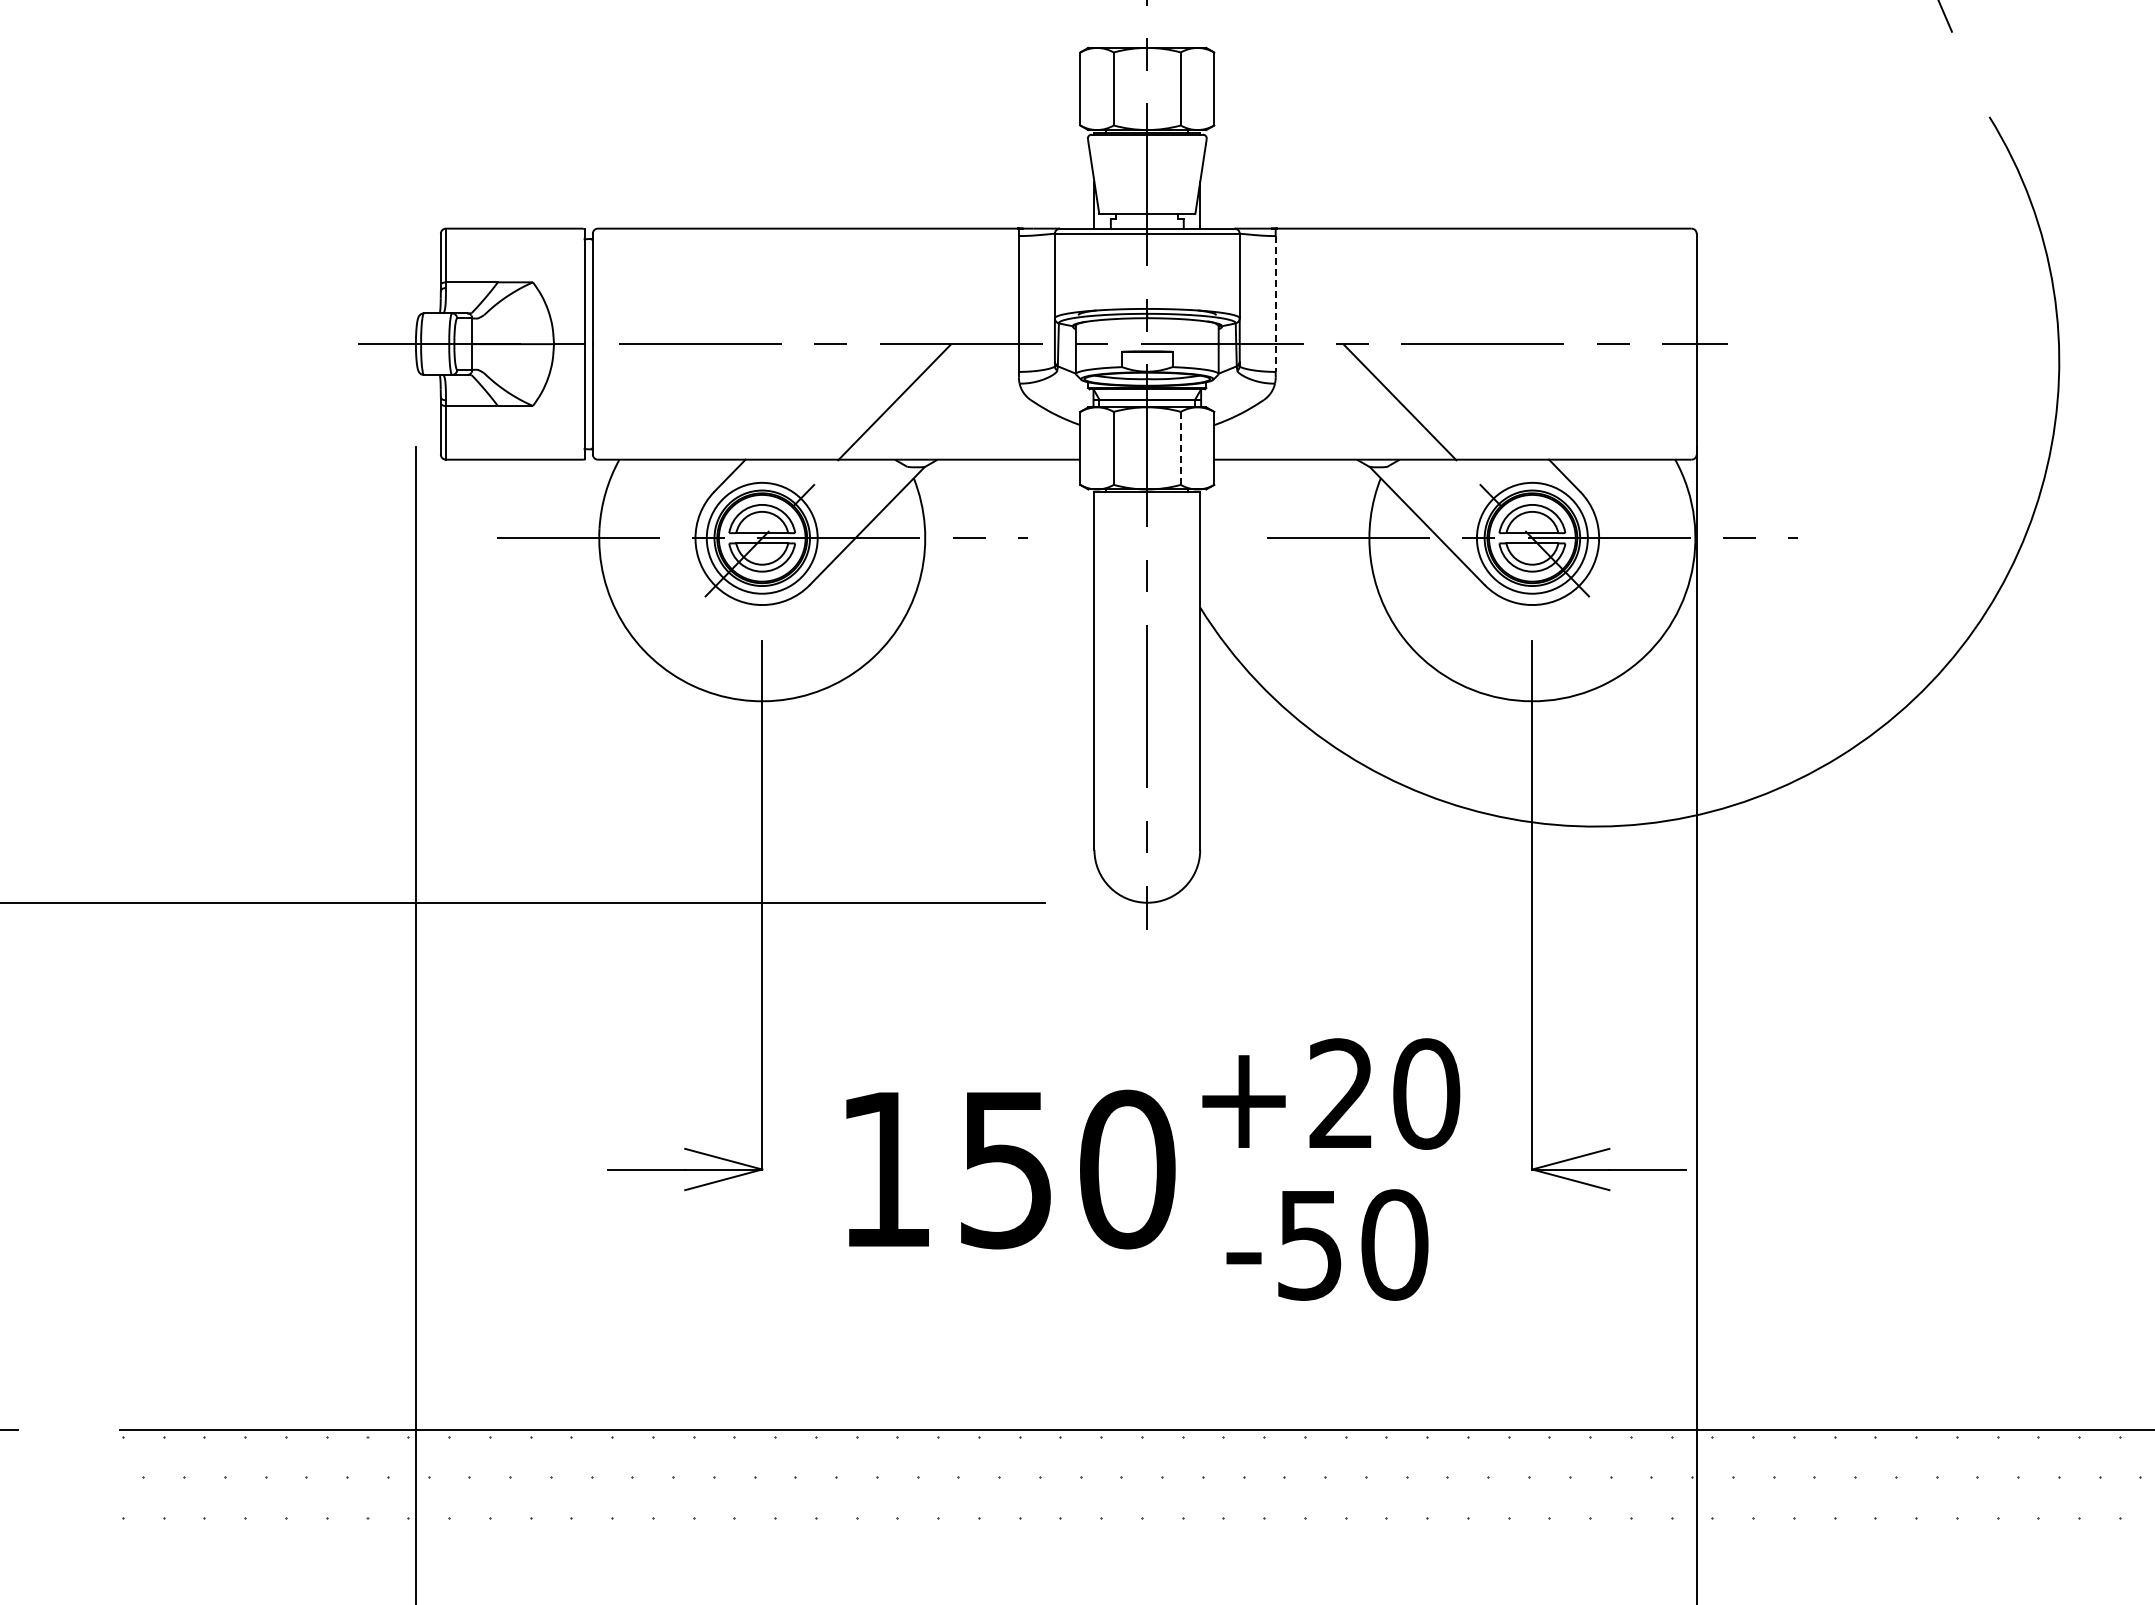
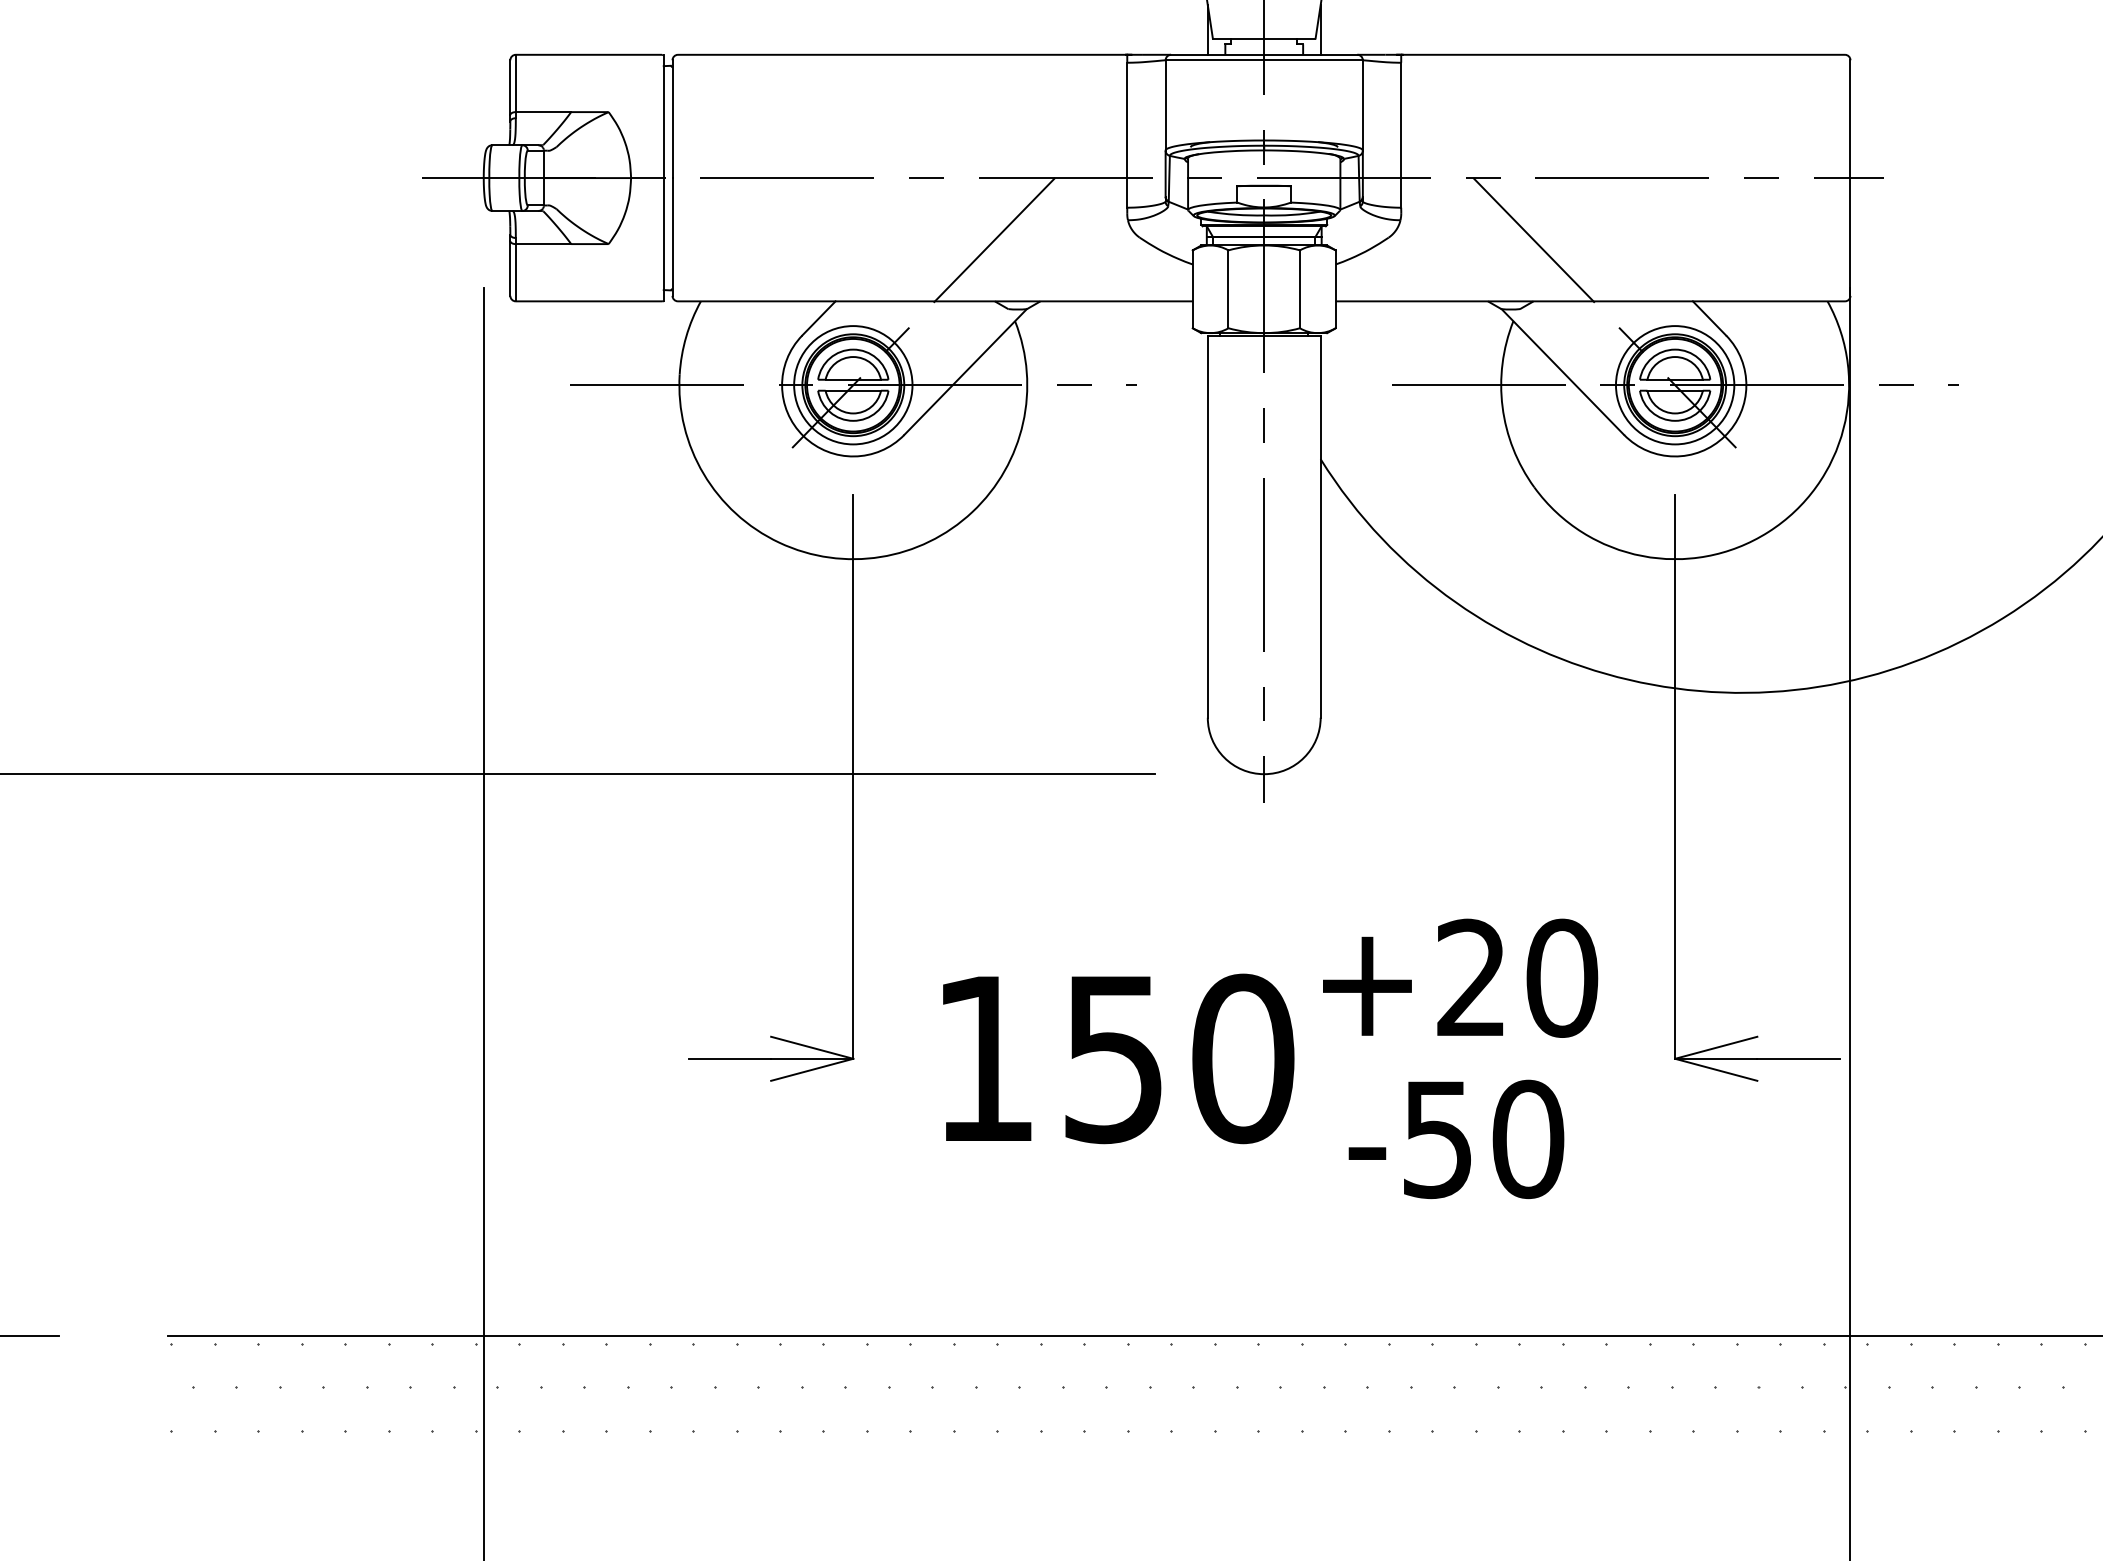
line: (1275, 304) -> (1401, 135), dashed -> solid
line: (1180, 448) -> (1299, 289), dashed -> solid

